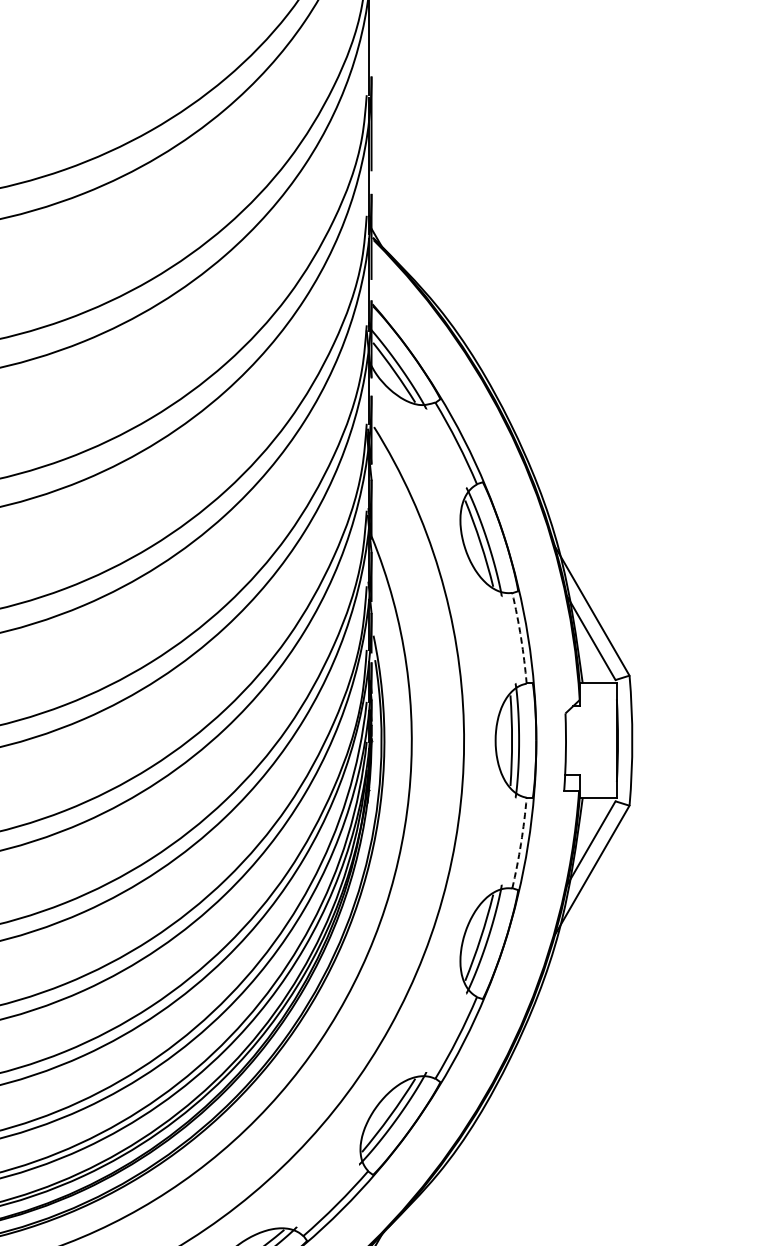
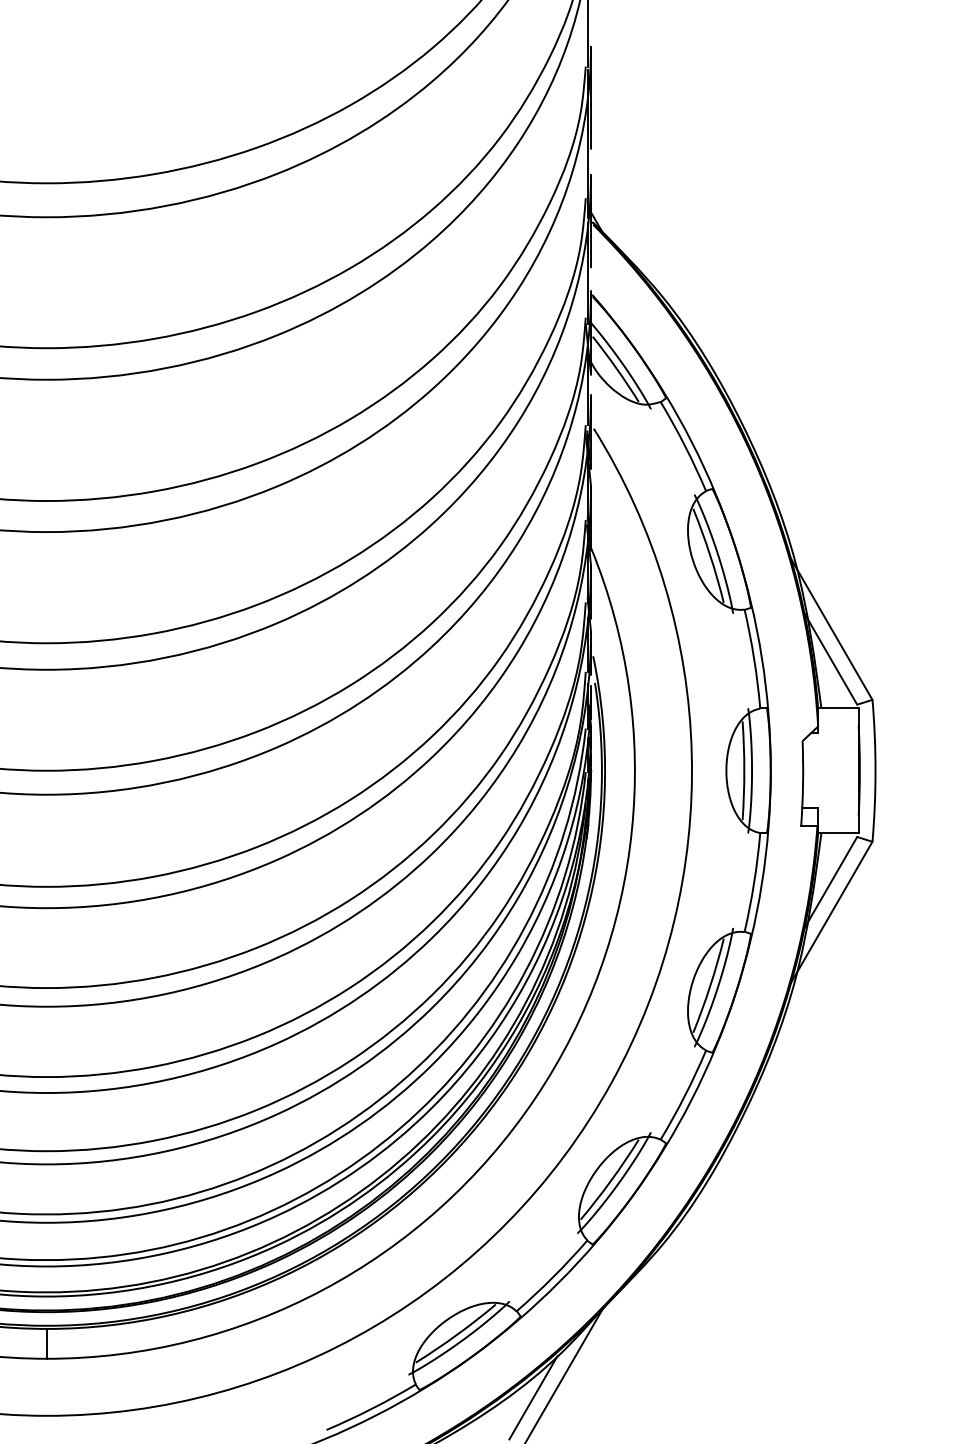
arc: (521, 637) -> (754, 658), dashed -> solid
arc: (521, 843) -> (754, 882), dashed -> solid

